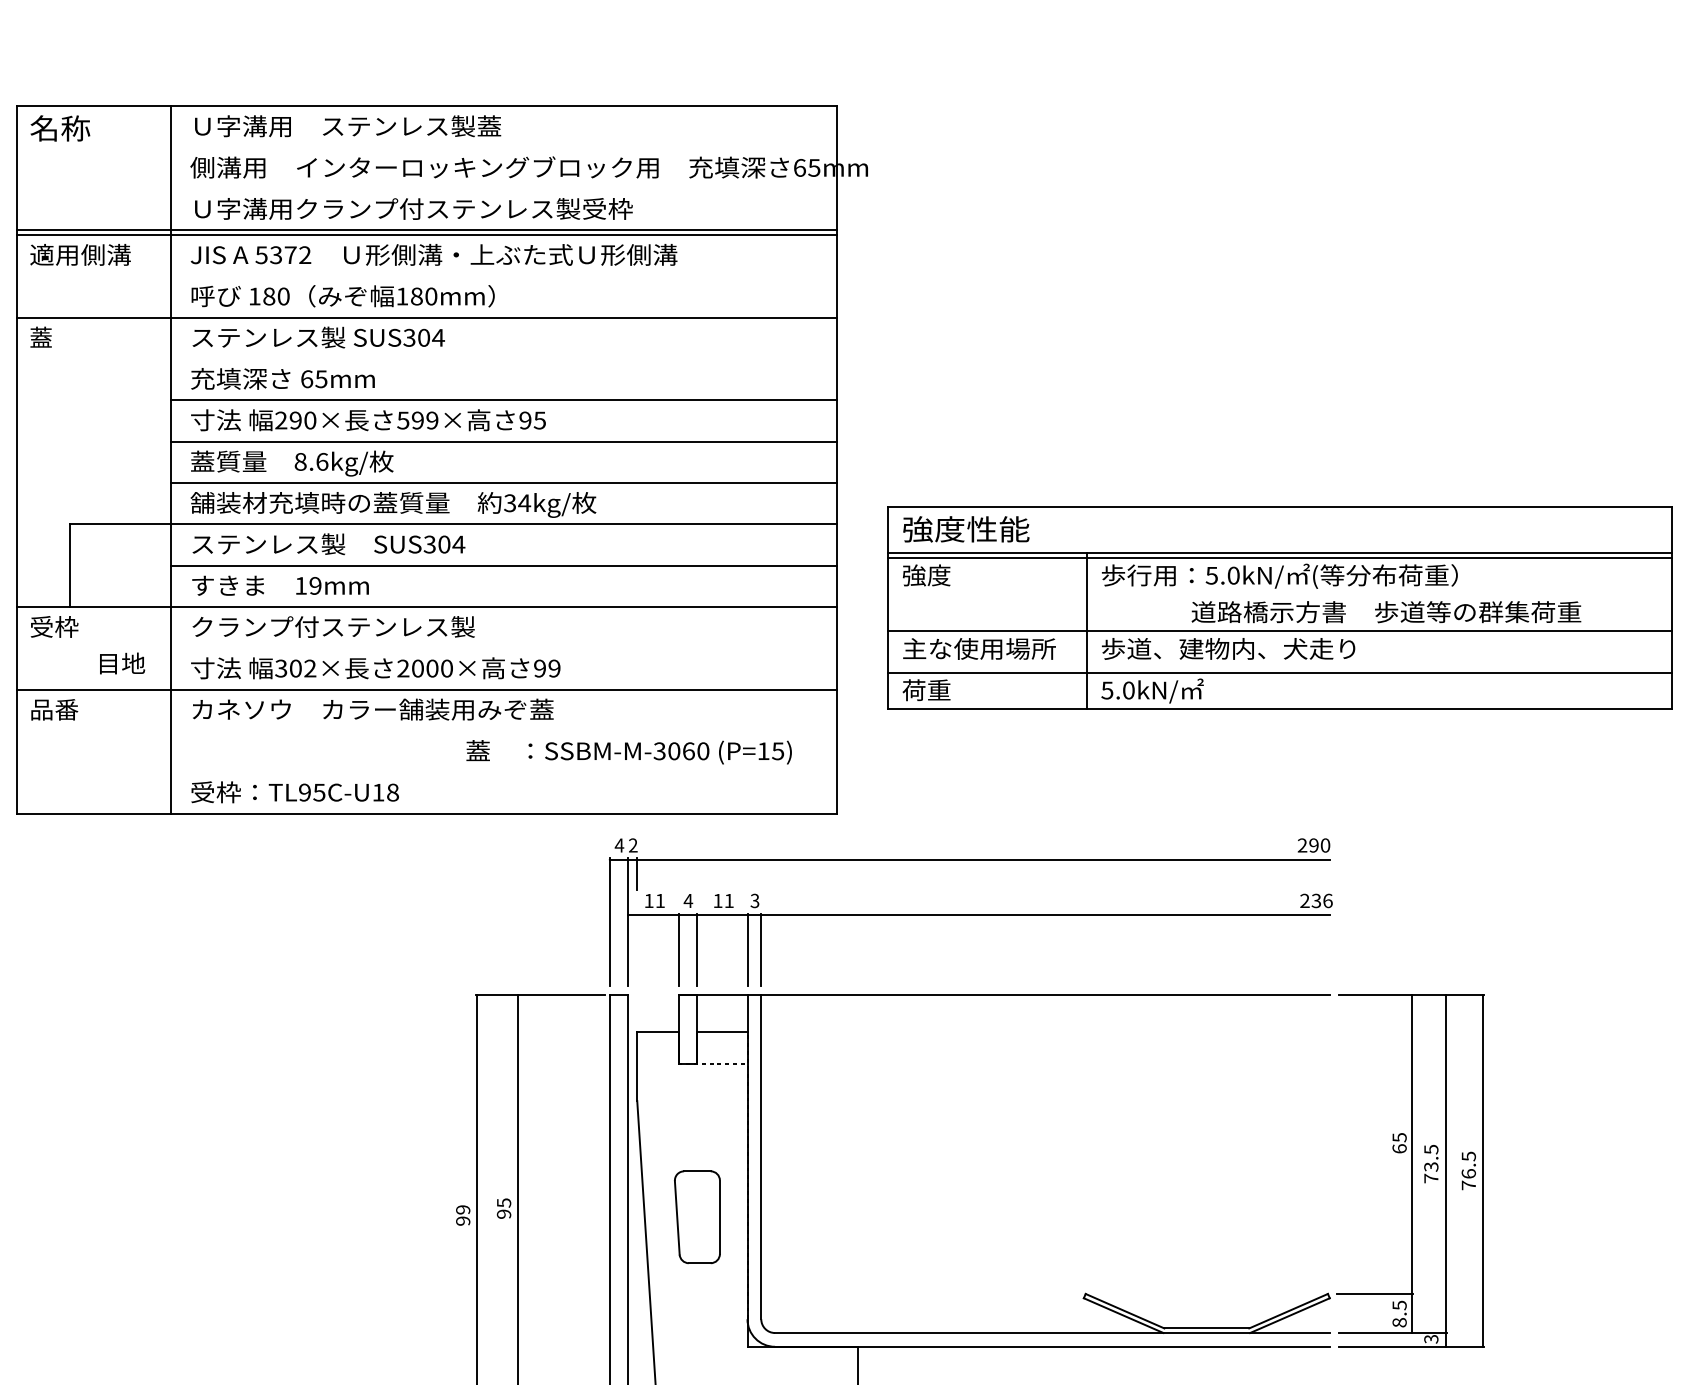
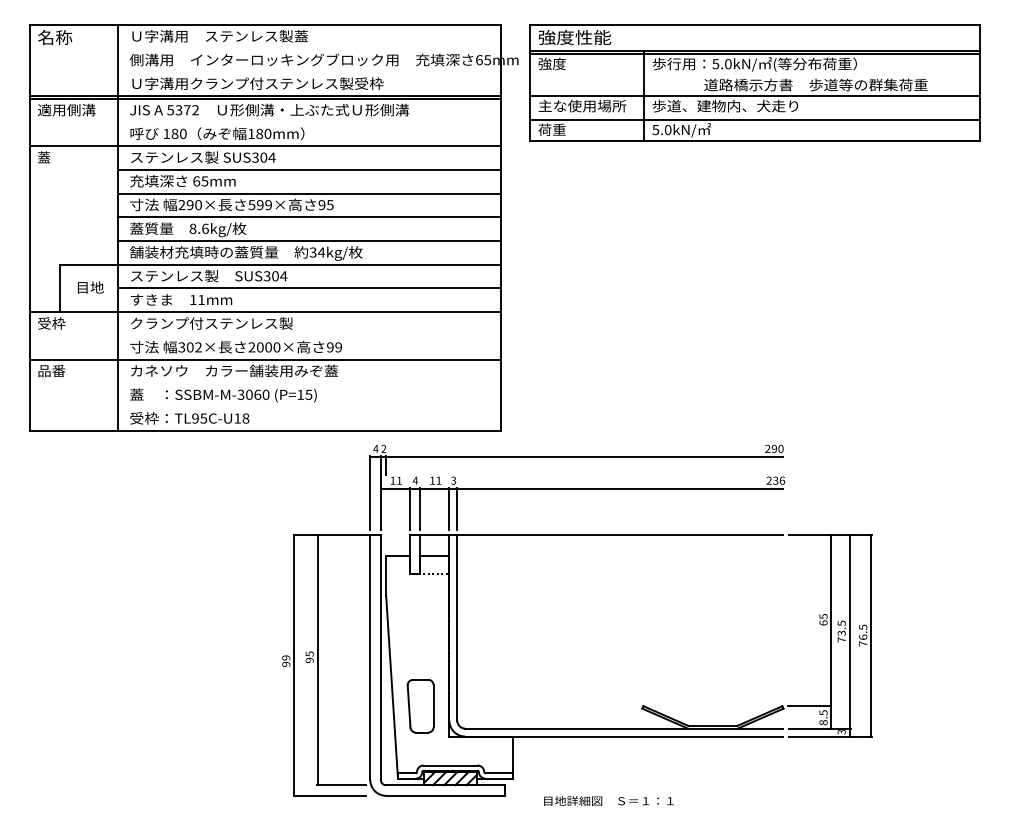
line: (503, 358) -> (309, 169), added
text: (315, 585) -> (201, 299), 19mm -> 11mm
part: (1279, 607) -> (754, 82), moved
text: (121, 663) -> (90, 287), moved
text: (629, 752) -> (223, 395), moved
part: (697, 1217) -> (420, 706), moved

